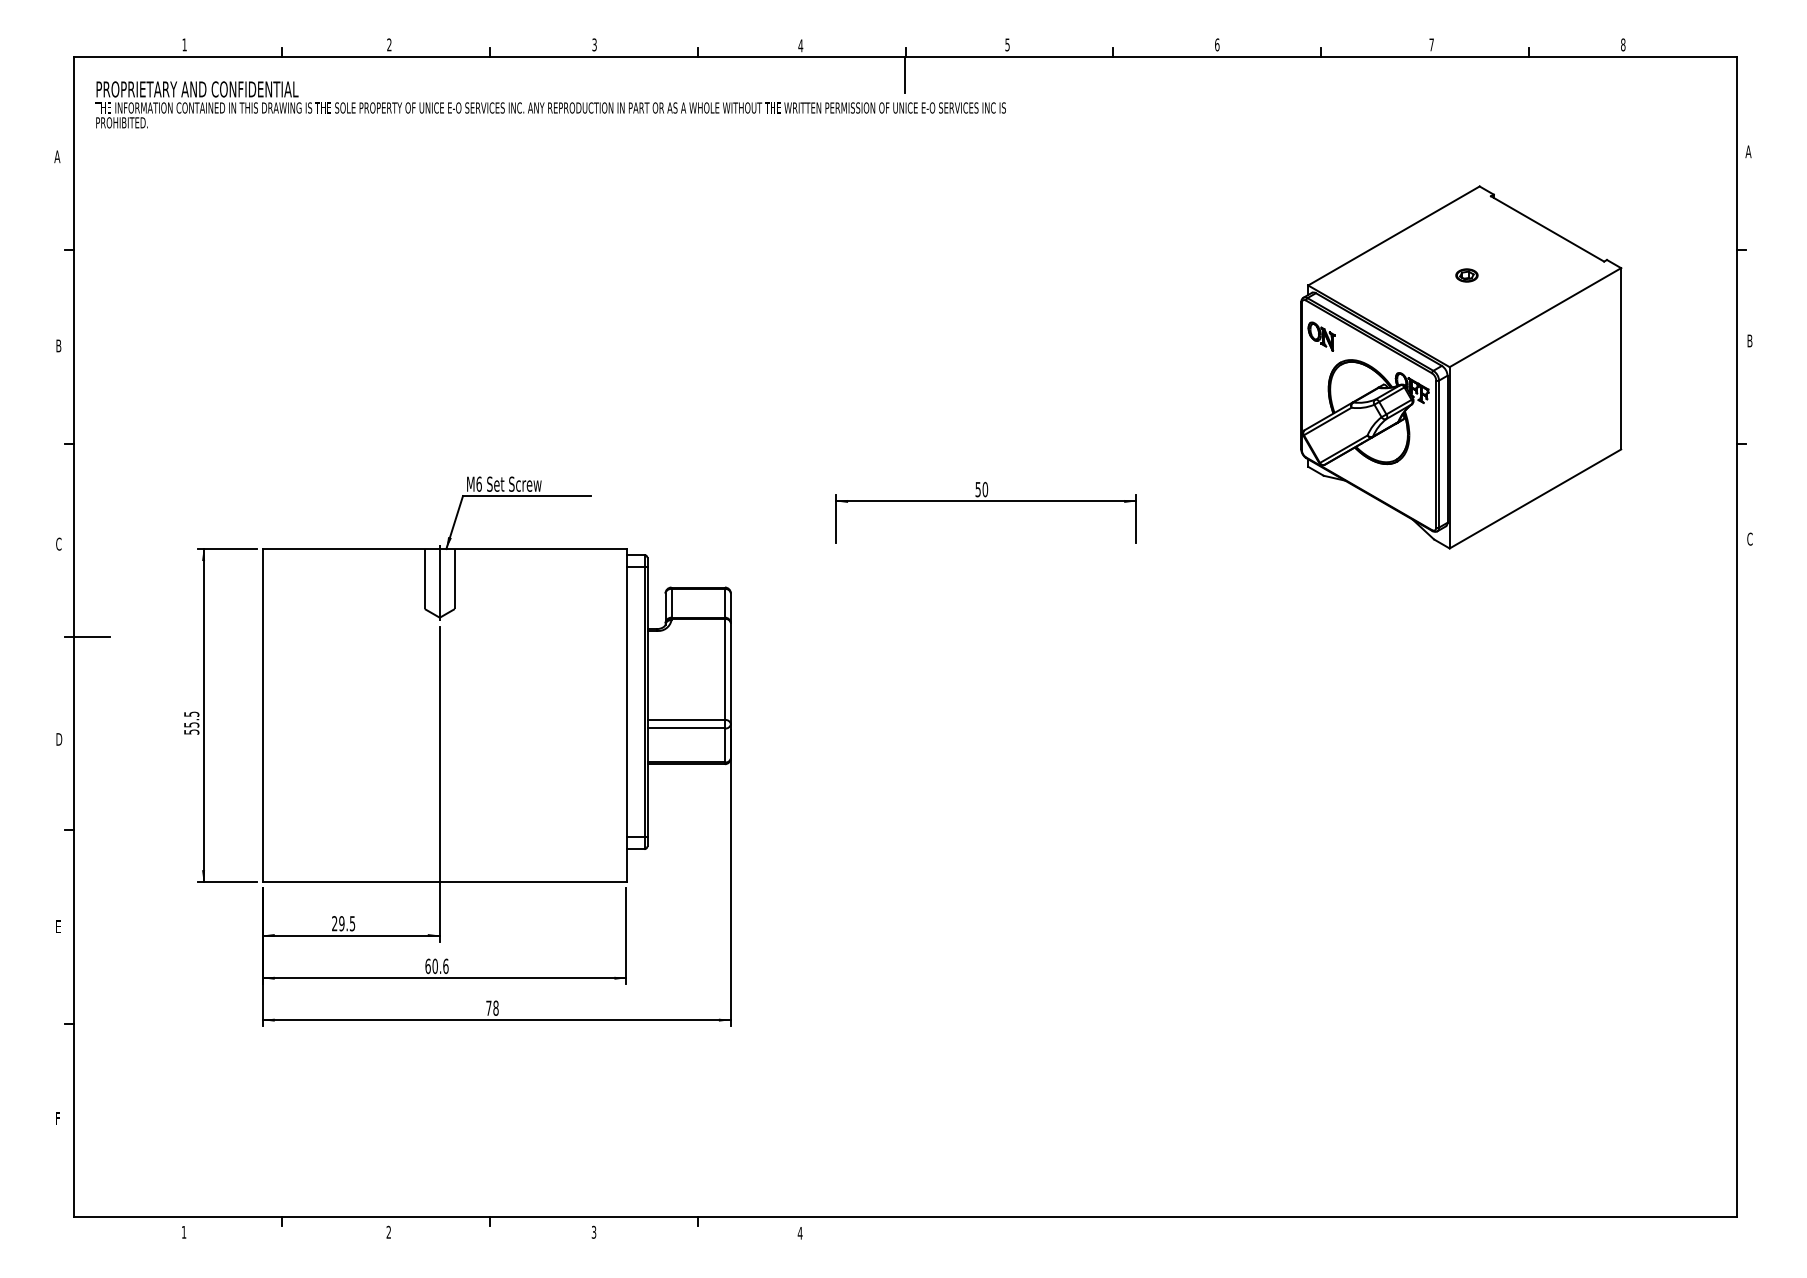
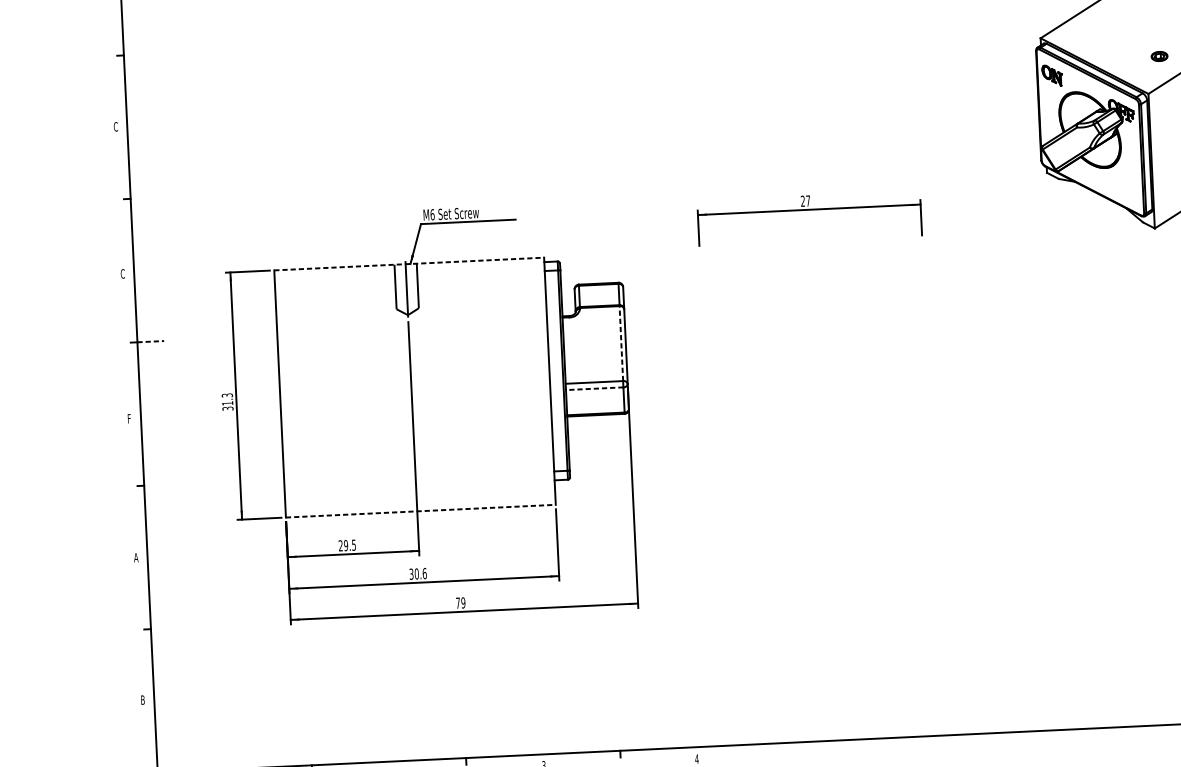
part: (1466, 275) -> (1159, 56), moved
text: (58, 345) -> (115, 126), B -> C
text: (981, 489) -> (805, 201), 50 -> 27
line: (444, 549) -> (409, 264), solid -> dashed
line: (92, 637) -> (151, 341), solid -> dashed
line: (724, 669) -> (621, 343), solid -> dashed
text: (191, 722) -> (227, 401), 55.5 -> 31.3
line: (686, 728) -> (594, 388), solid -> dashed
text: (59, 739) -> (130, 418), D -> F
line: (444, 882) -> (420, 511), solid -> dashed
text: (58, 926) -> (135, 557), E -> A
text: (427, 966) -> (411, 574), 60.6 -> 30.6
text: (495, 1008) -> (463, 603), 78 -> 79
text: (58, 1118) -> (142, 700), F -> B

